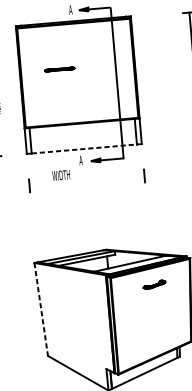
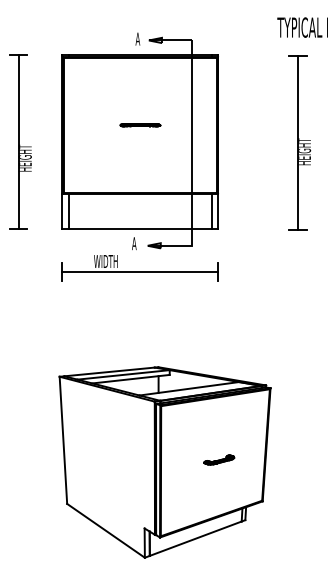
line: (59, 69) -> (140, 125), moved
line: (84, 148) -> (140, 228), dashed -> solid
line: (86, 180) -> (139, 271), added
part: (154, 284) -> (219, 459), moved
line: (41, 309) -> (63, 440), dashed -> solid

